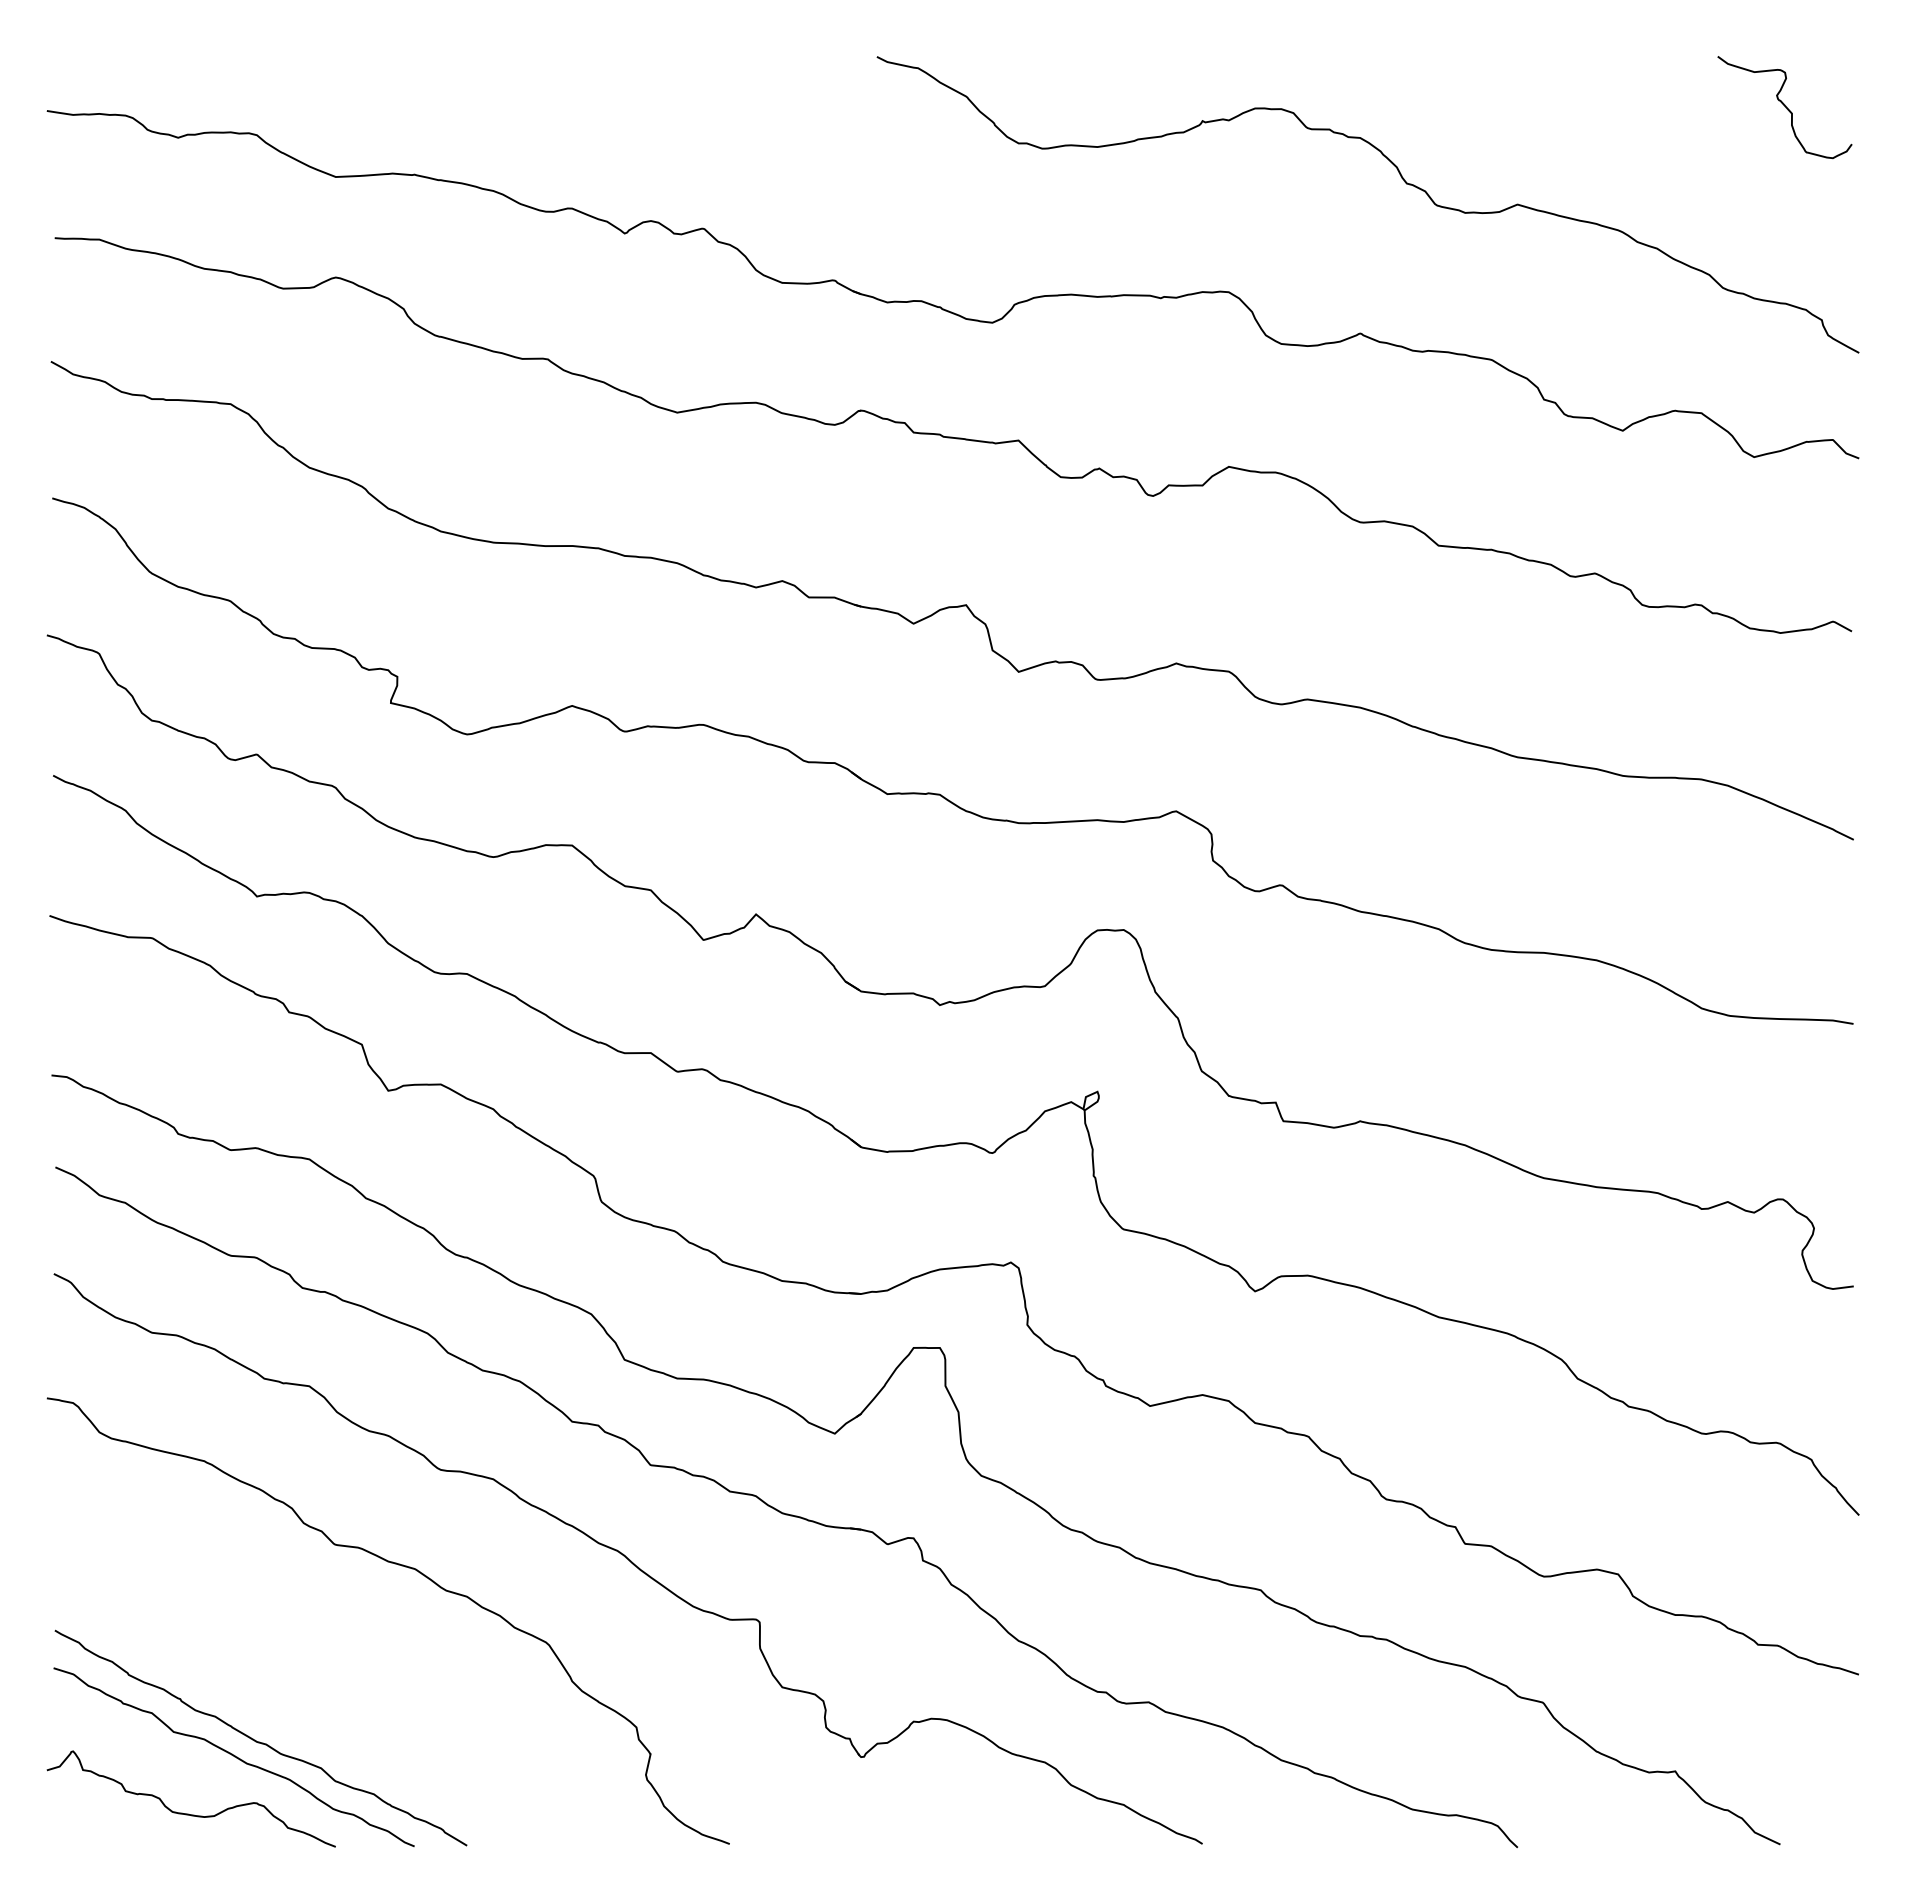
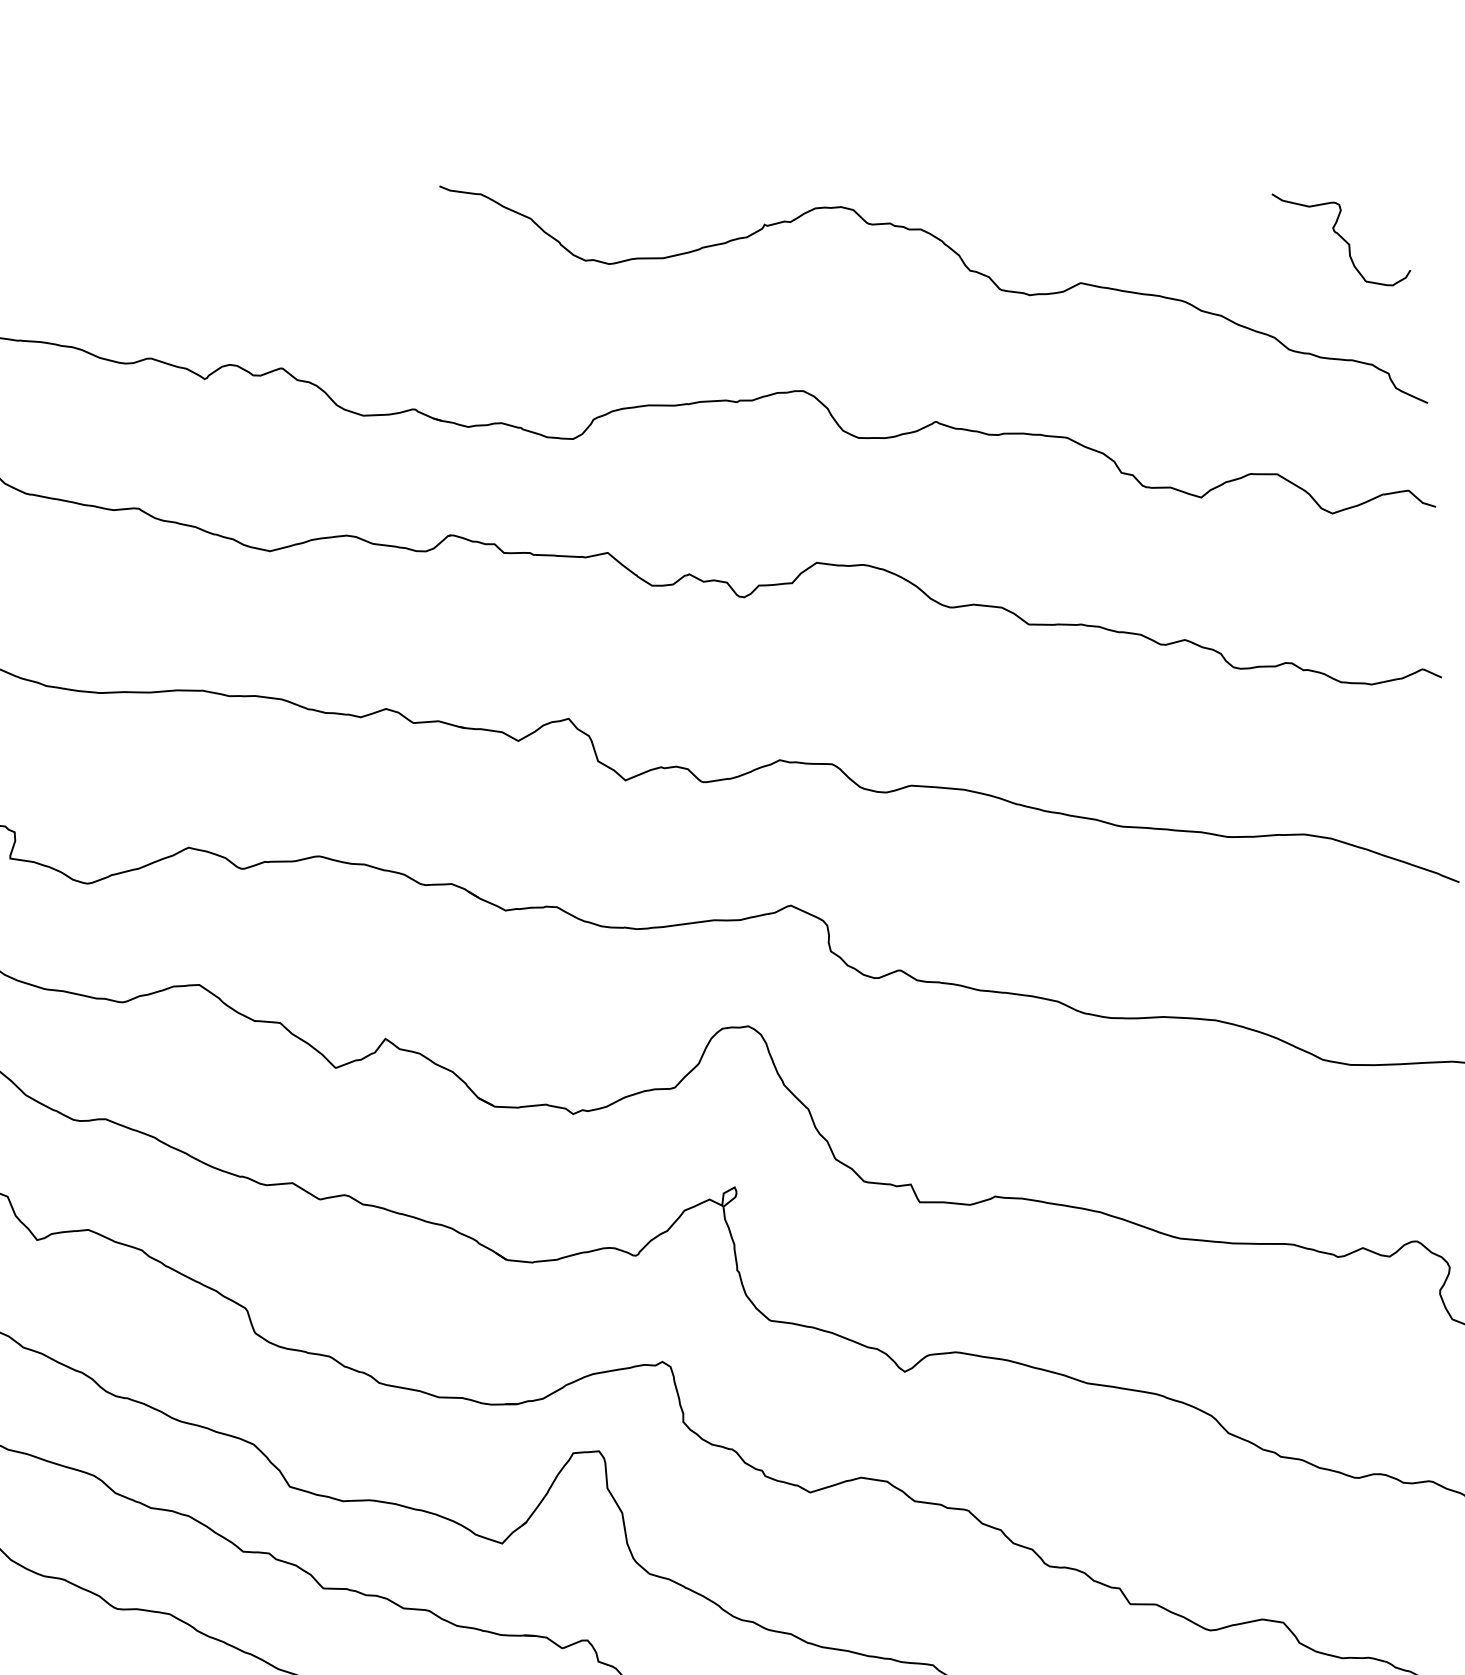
curve: (1784, 106) -> (1341, 238), moved

